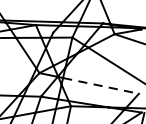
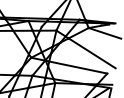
line: (101, 85) -> (78, 67), dashed -> solid

